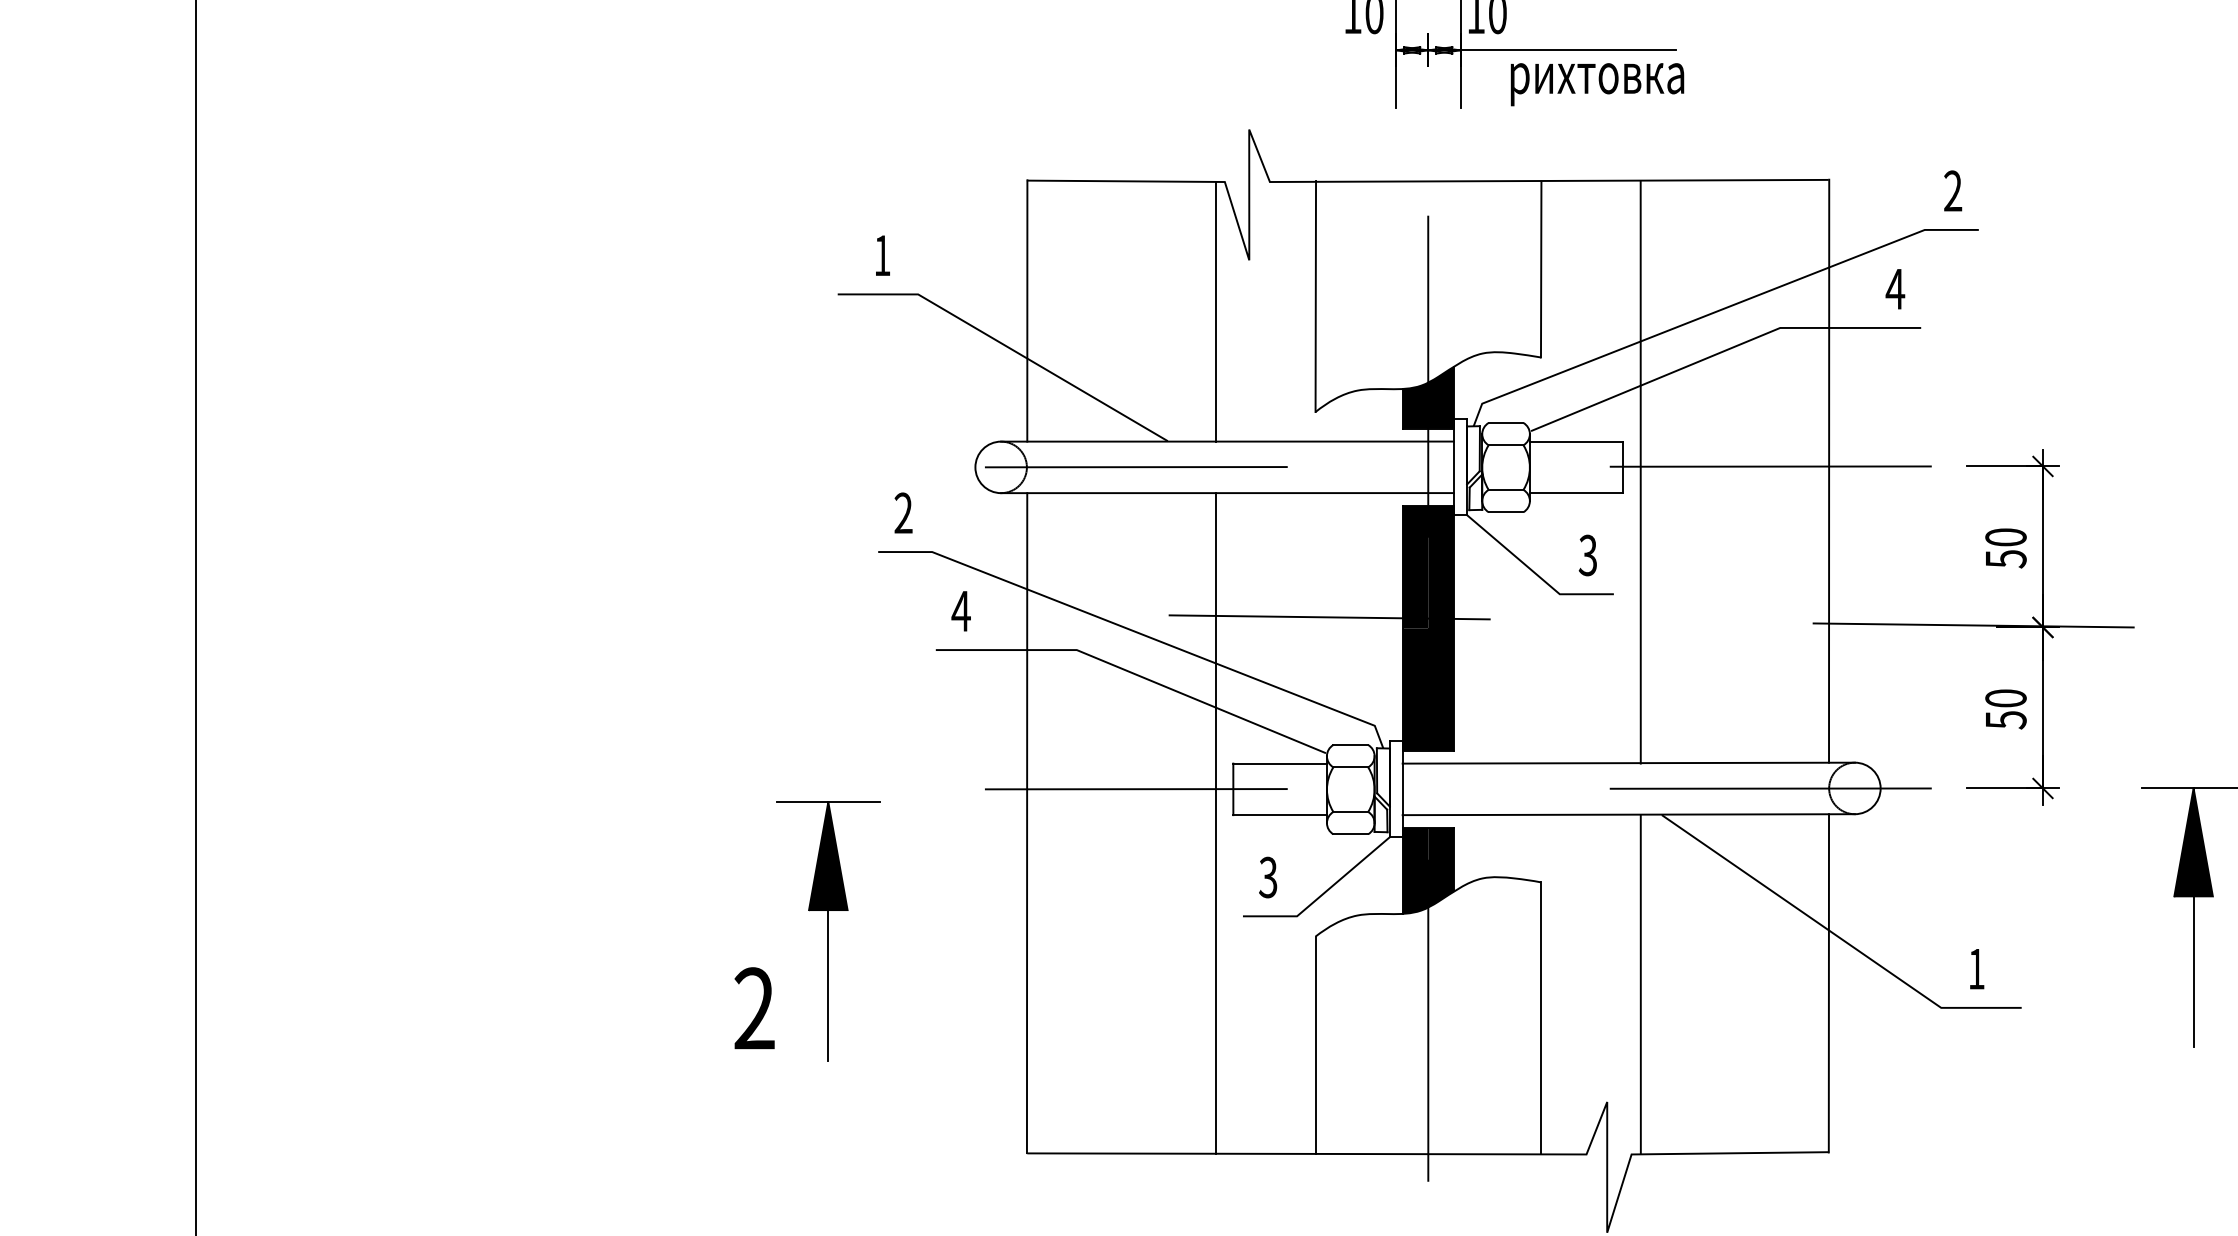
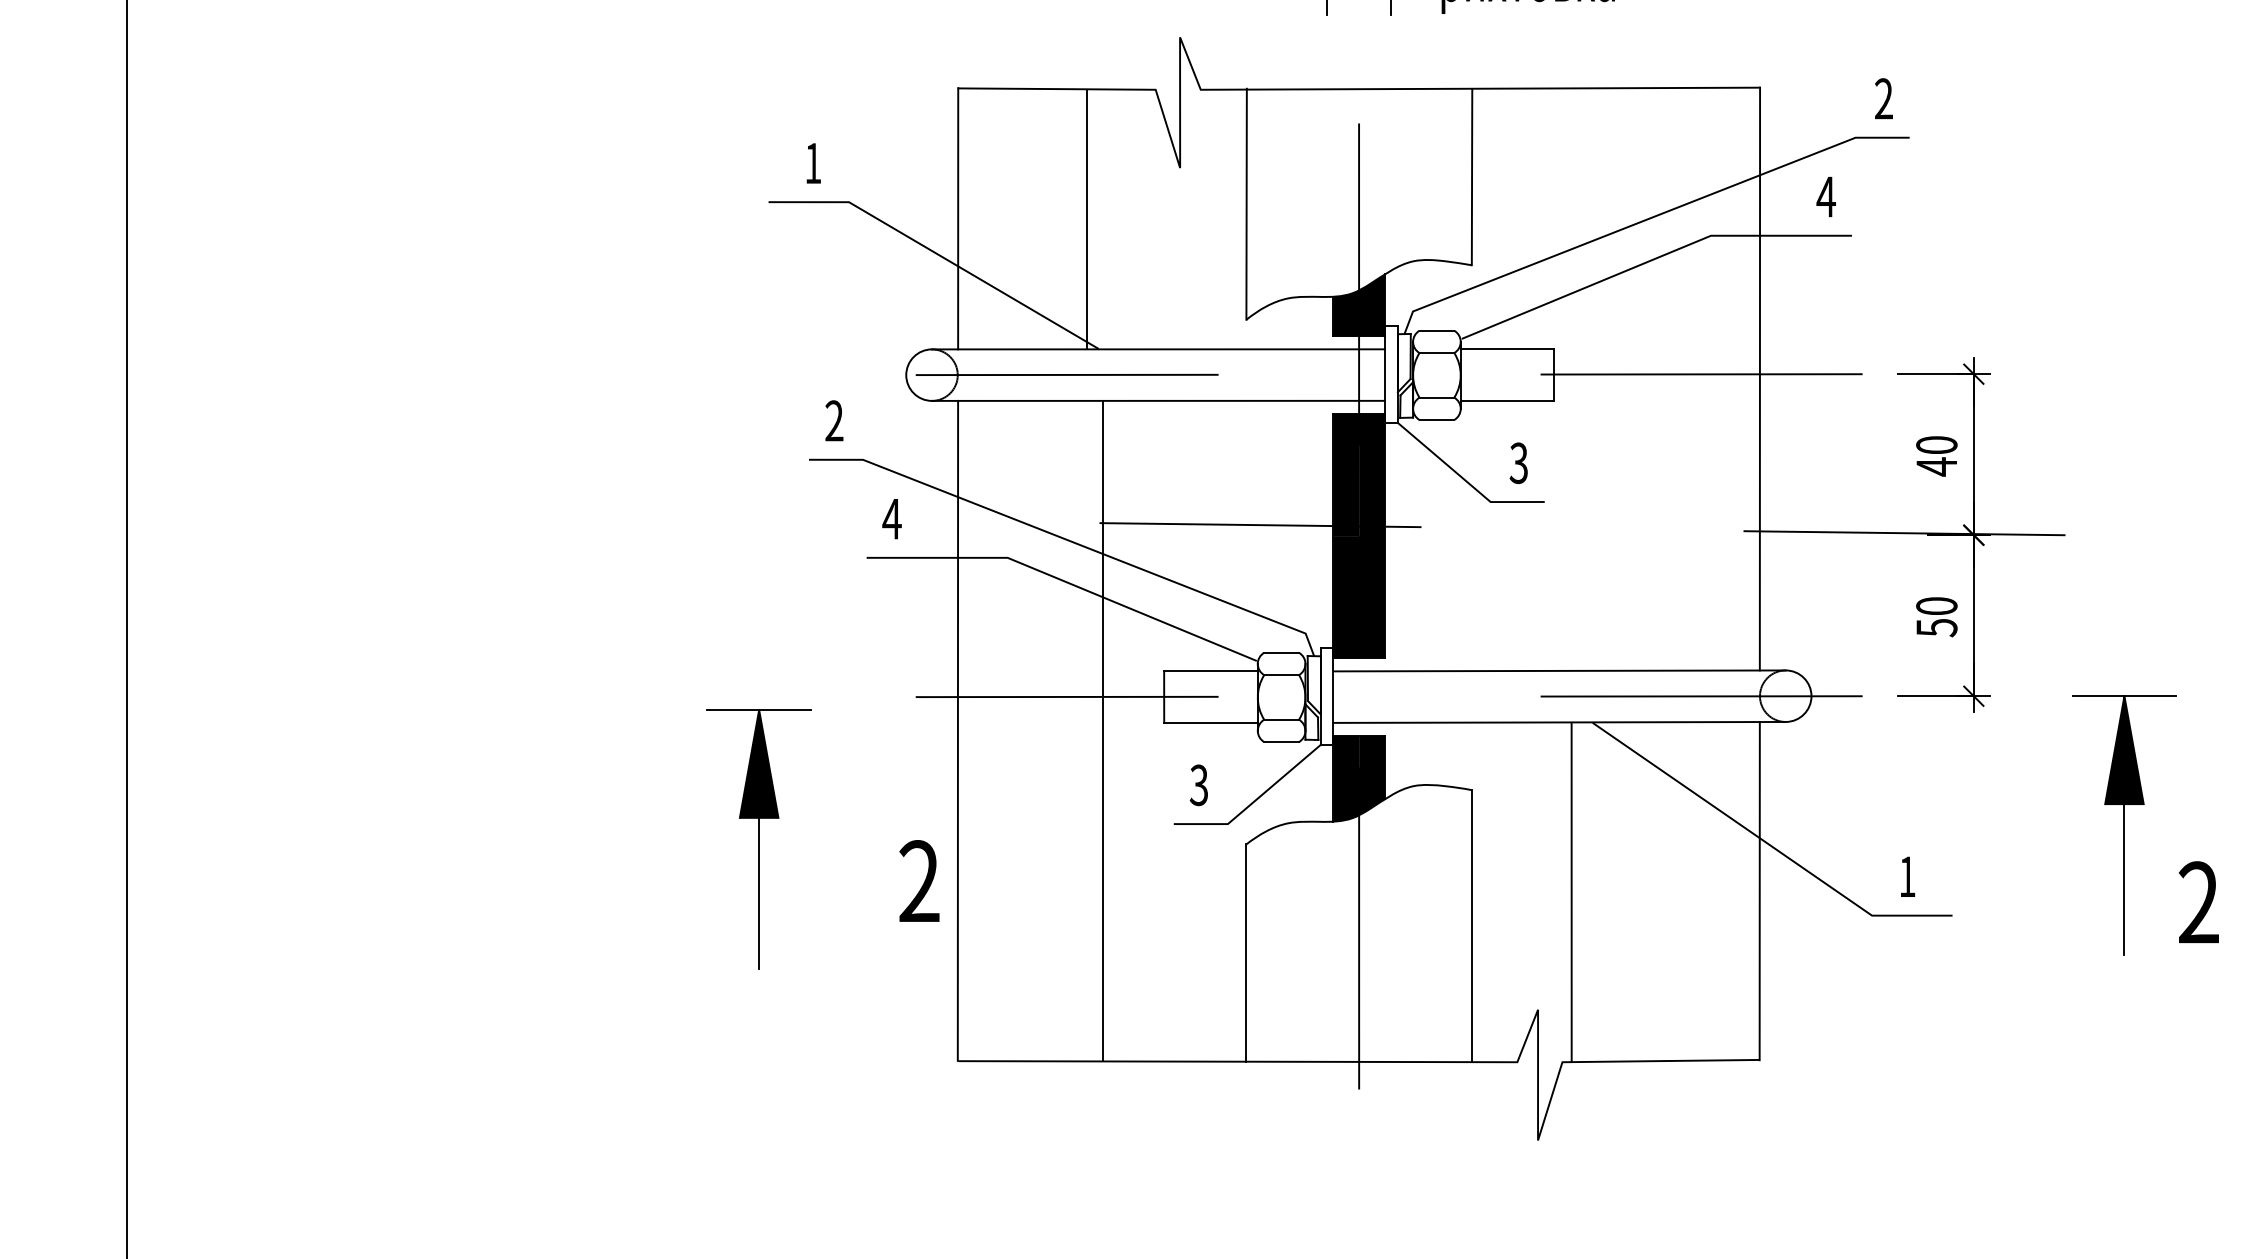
line: (1215, 311) -> (1086, 219), moved
line: (1640, 472) -> (1571, 380), removed
text: (2005, 558) -> (1936, 466), 50 -> 40
line: (1215, 822) -> (1102, 730), moved
text: (754, 1007) -> (919, 880), moved

